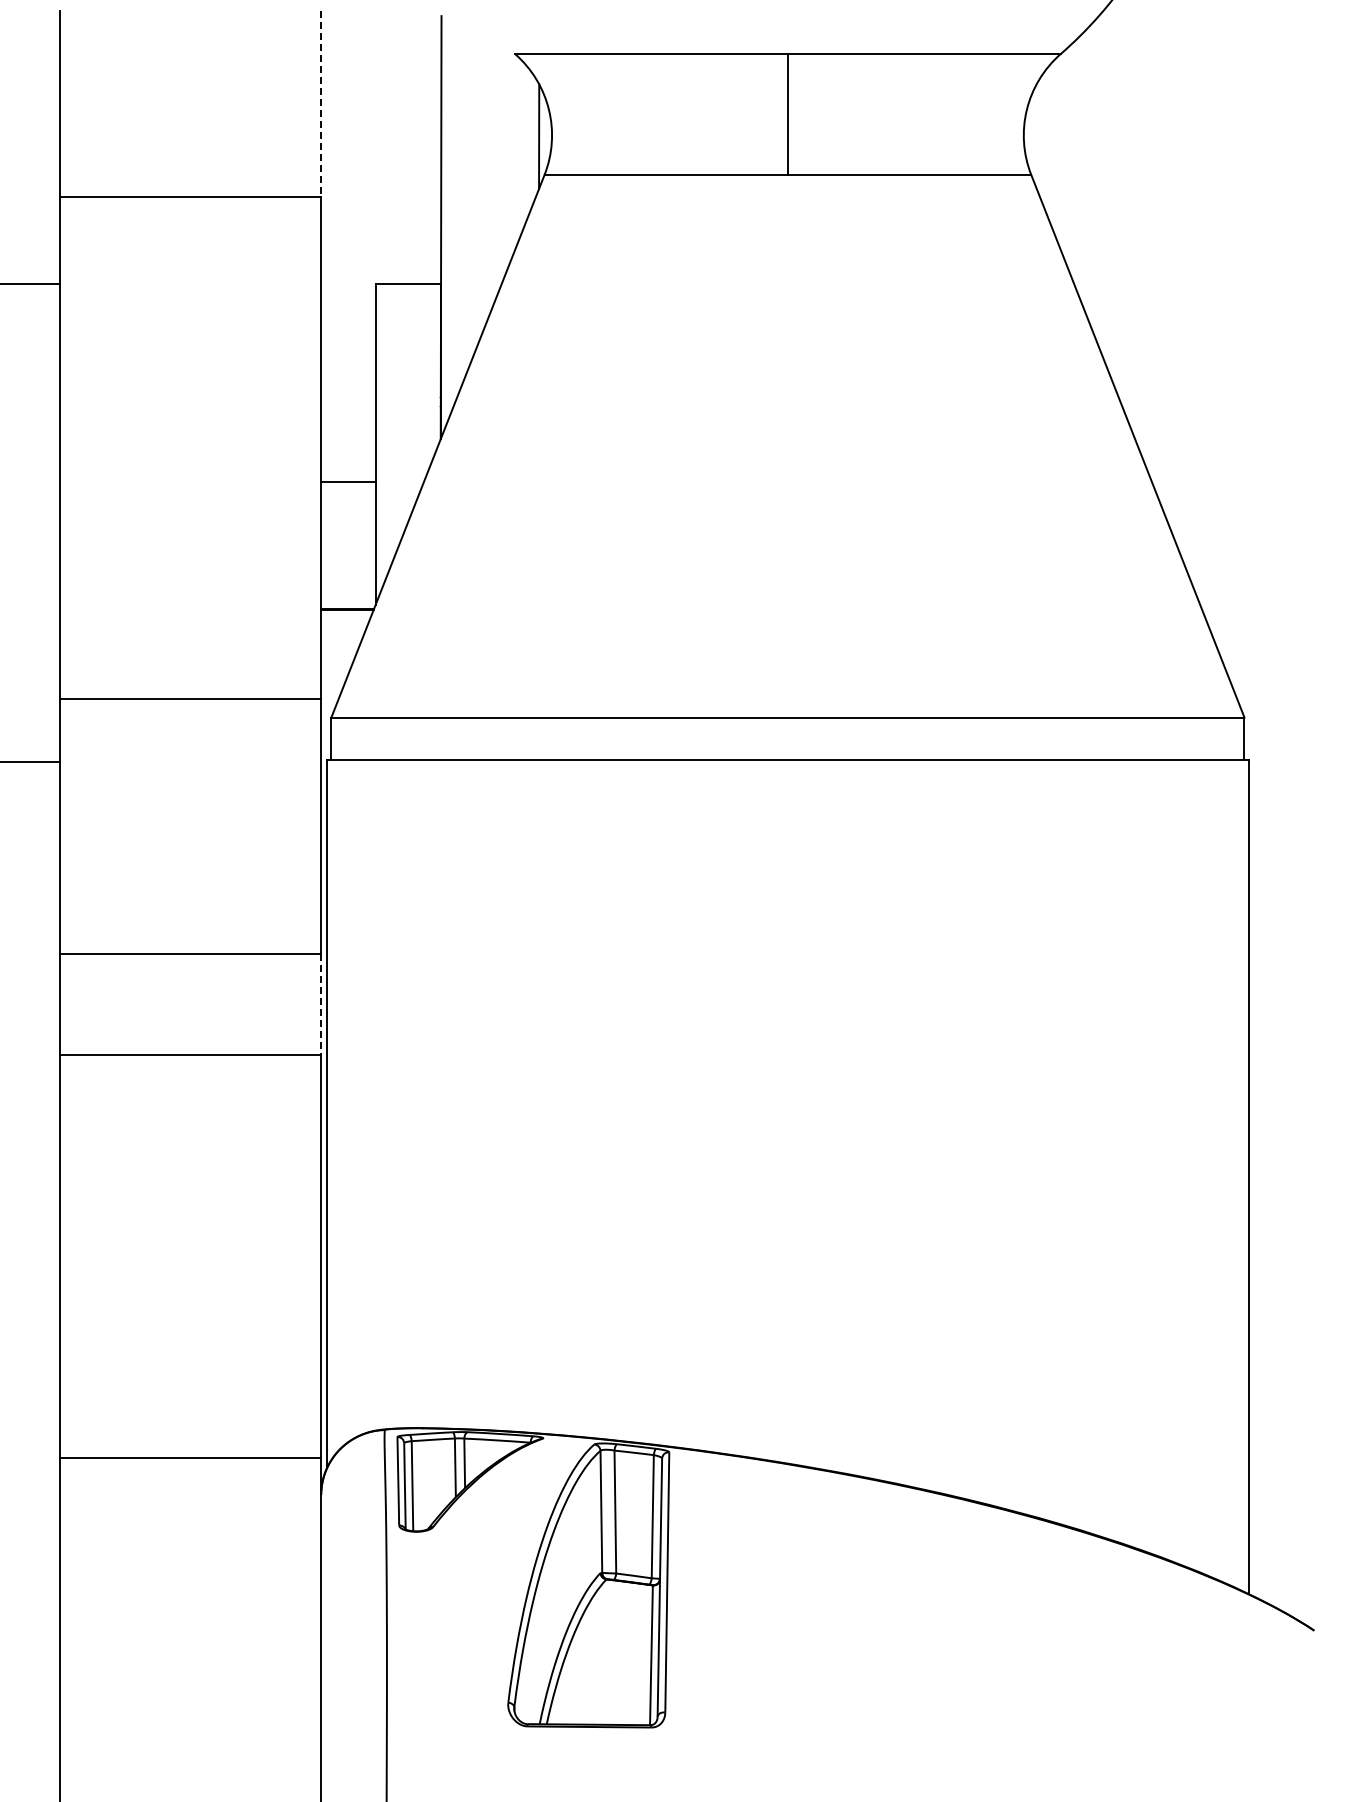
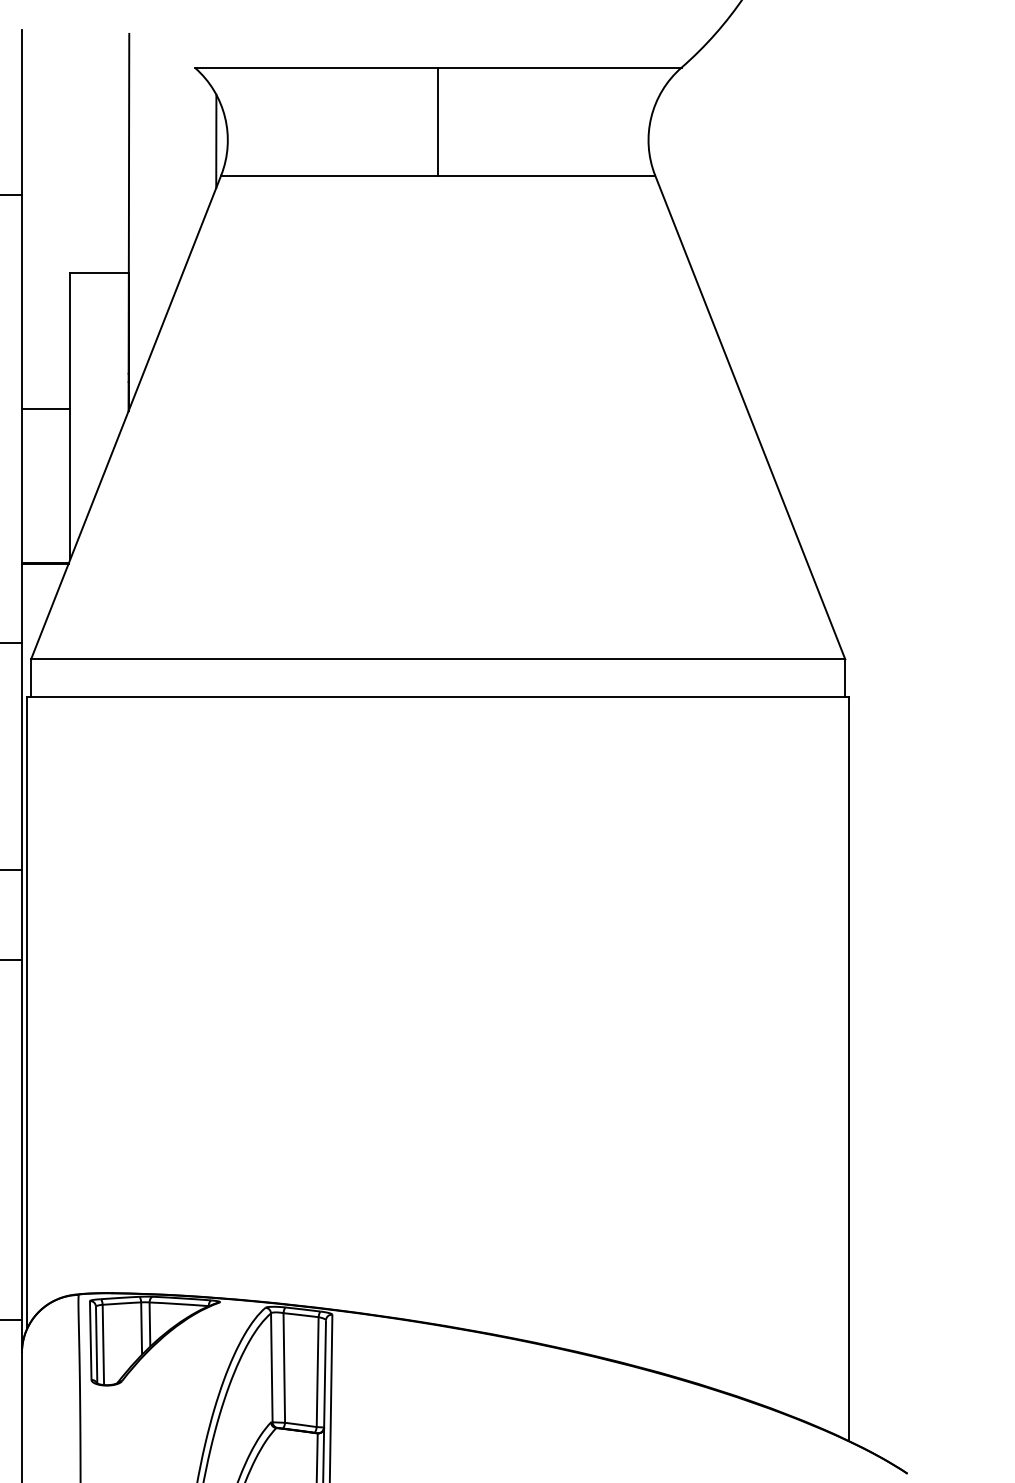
line: (321, 104) -> (22, 112), dashed -> solid
line: (348, 482) -> (46, 408), moved
line: (321, 1004) -> (22, 915), dashed -> solid

